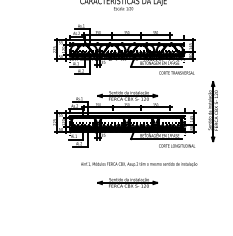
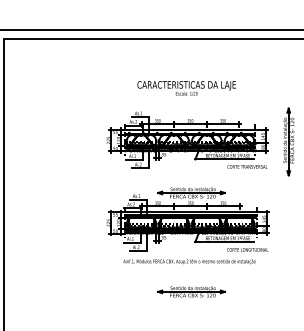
part: (212, 111) -> (288, 141), moved
text: (139, 164) -> (189, 261), moved

